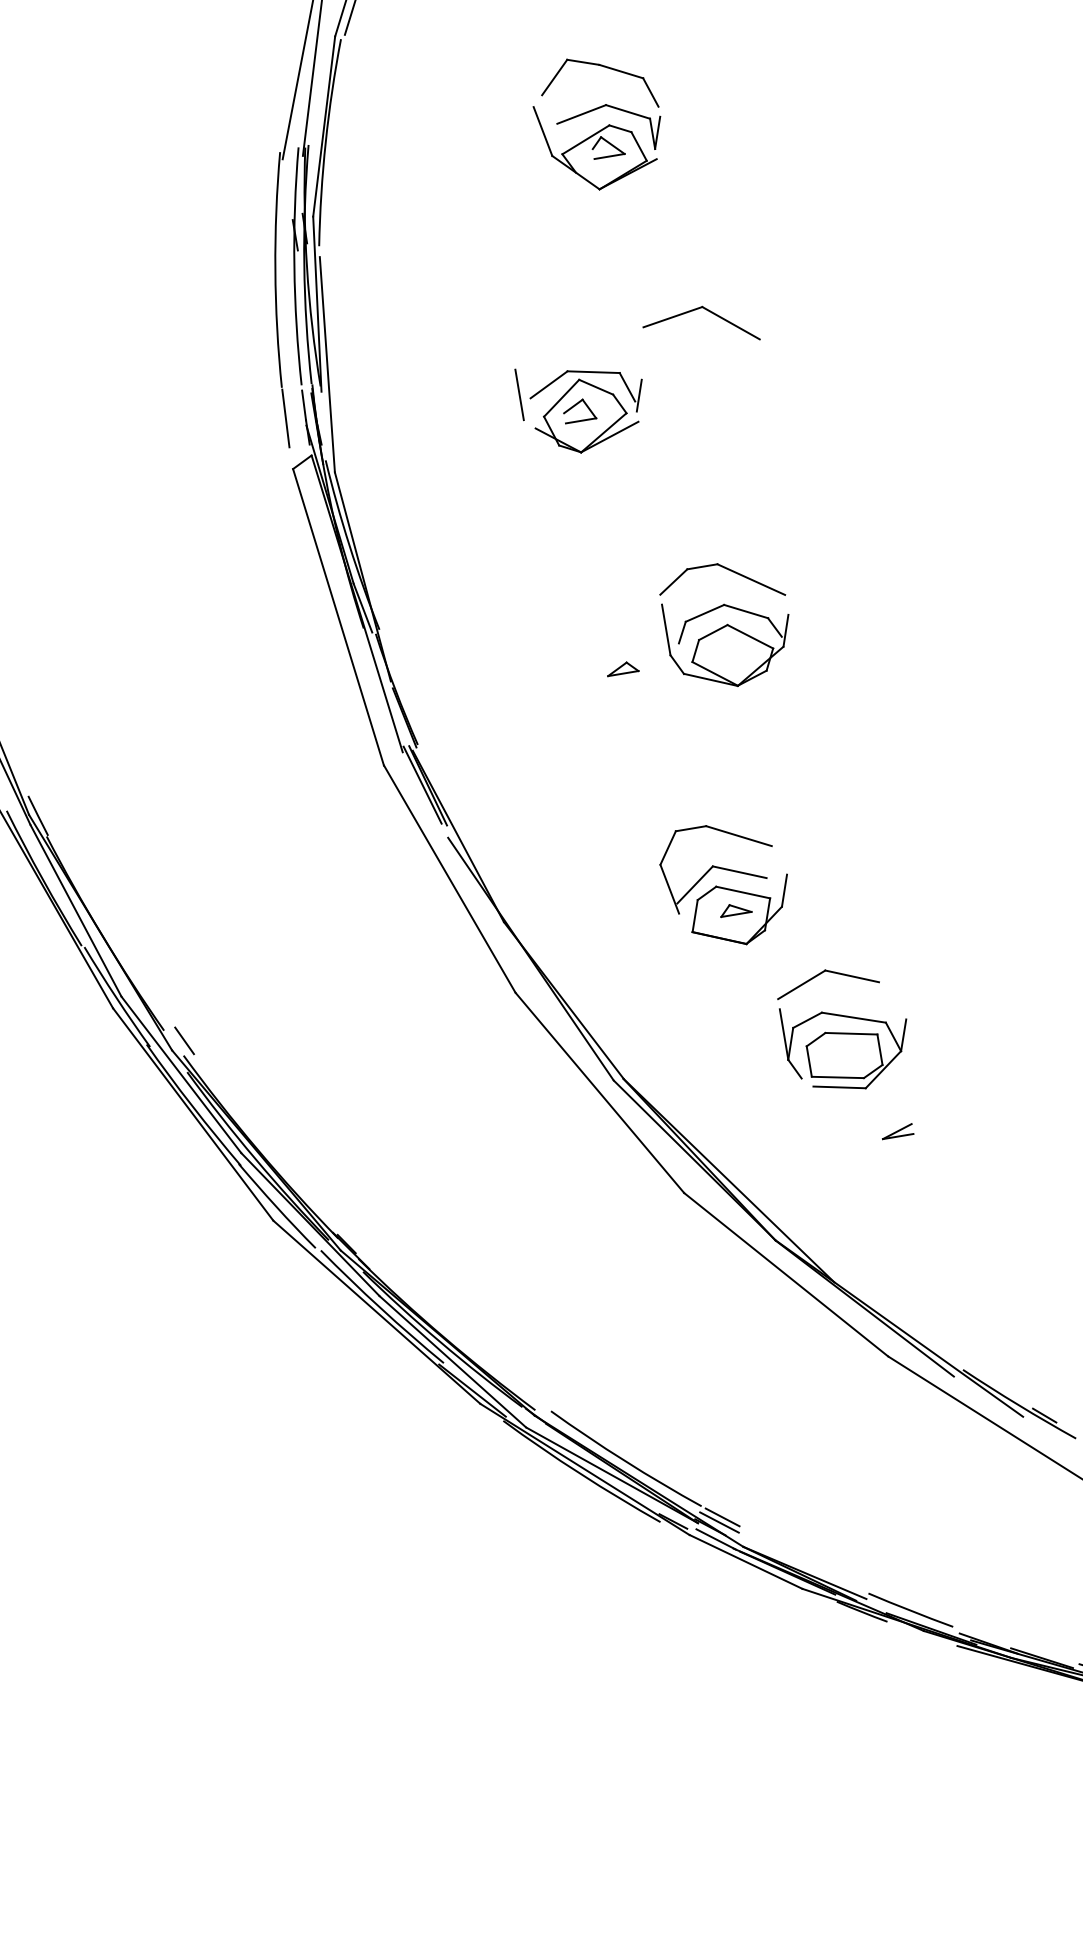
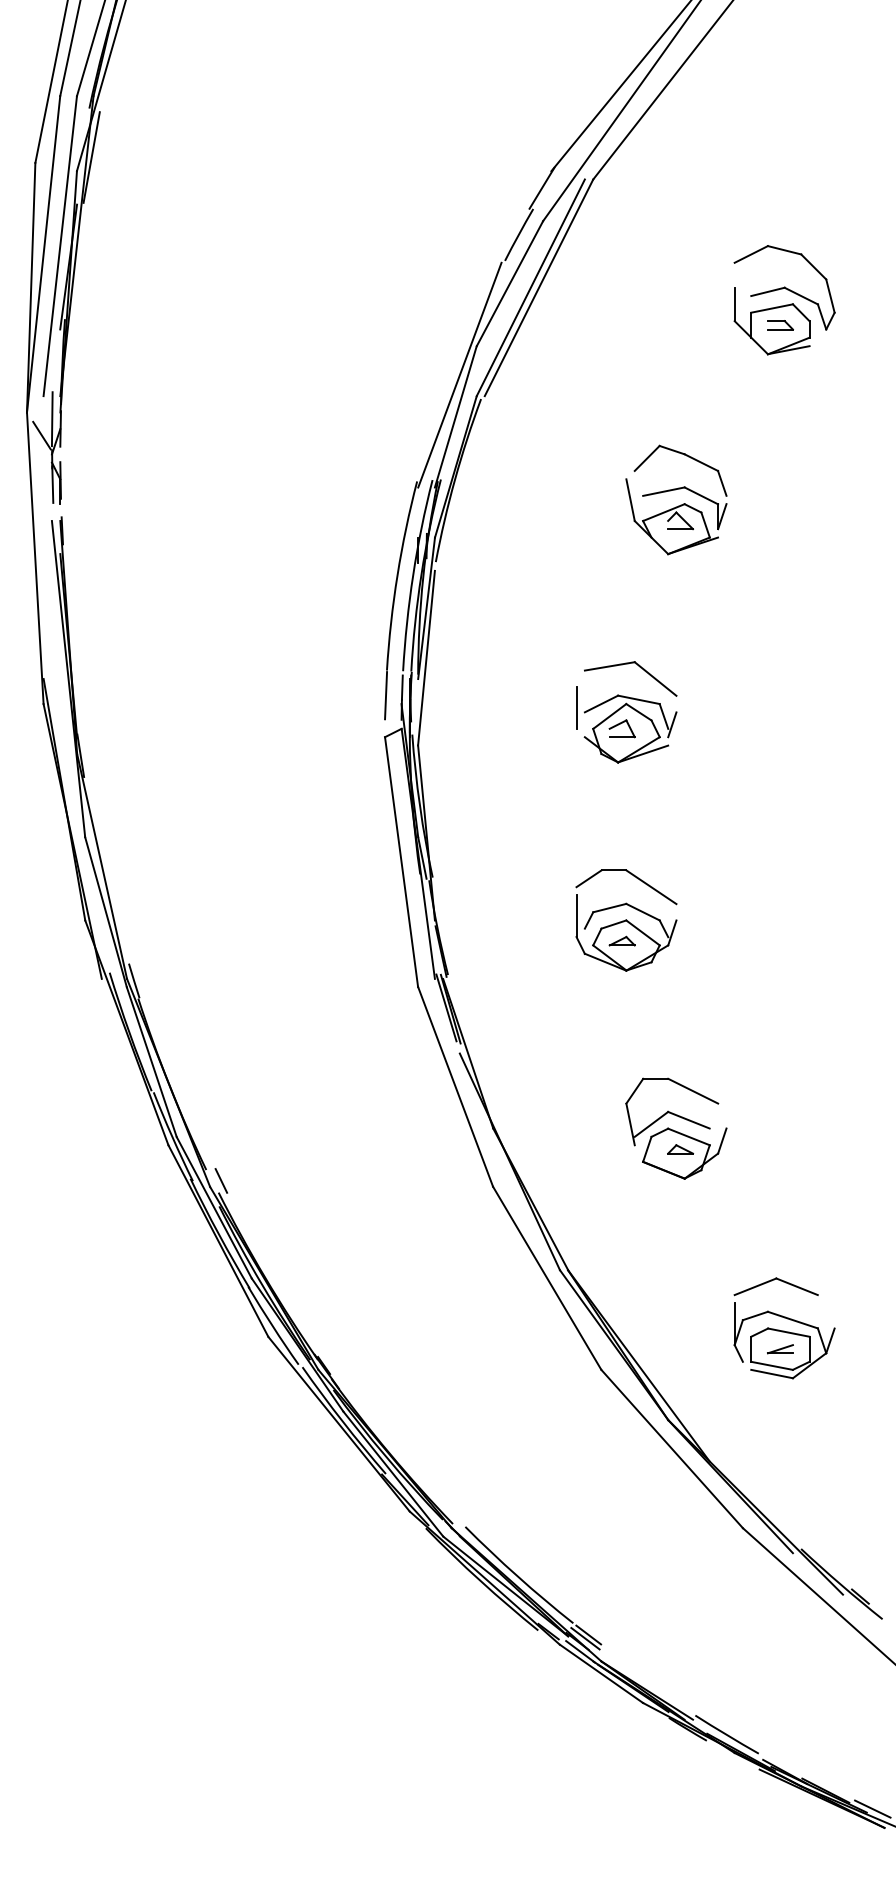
part: (695, 311) -> (628, 664), moved
part: (727, 625) -> (626, 920), moved
part: (845, 1029) -> (784, 1328), moved

